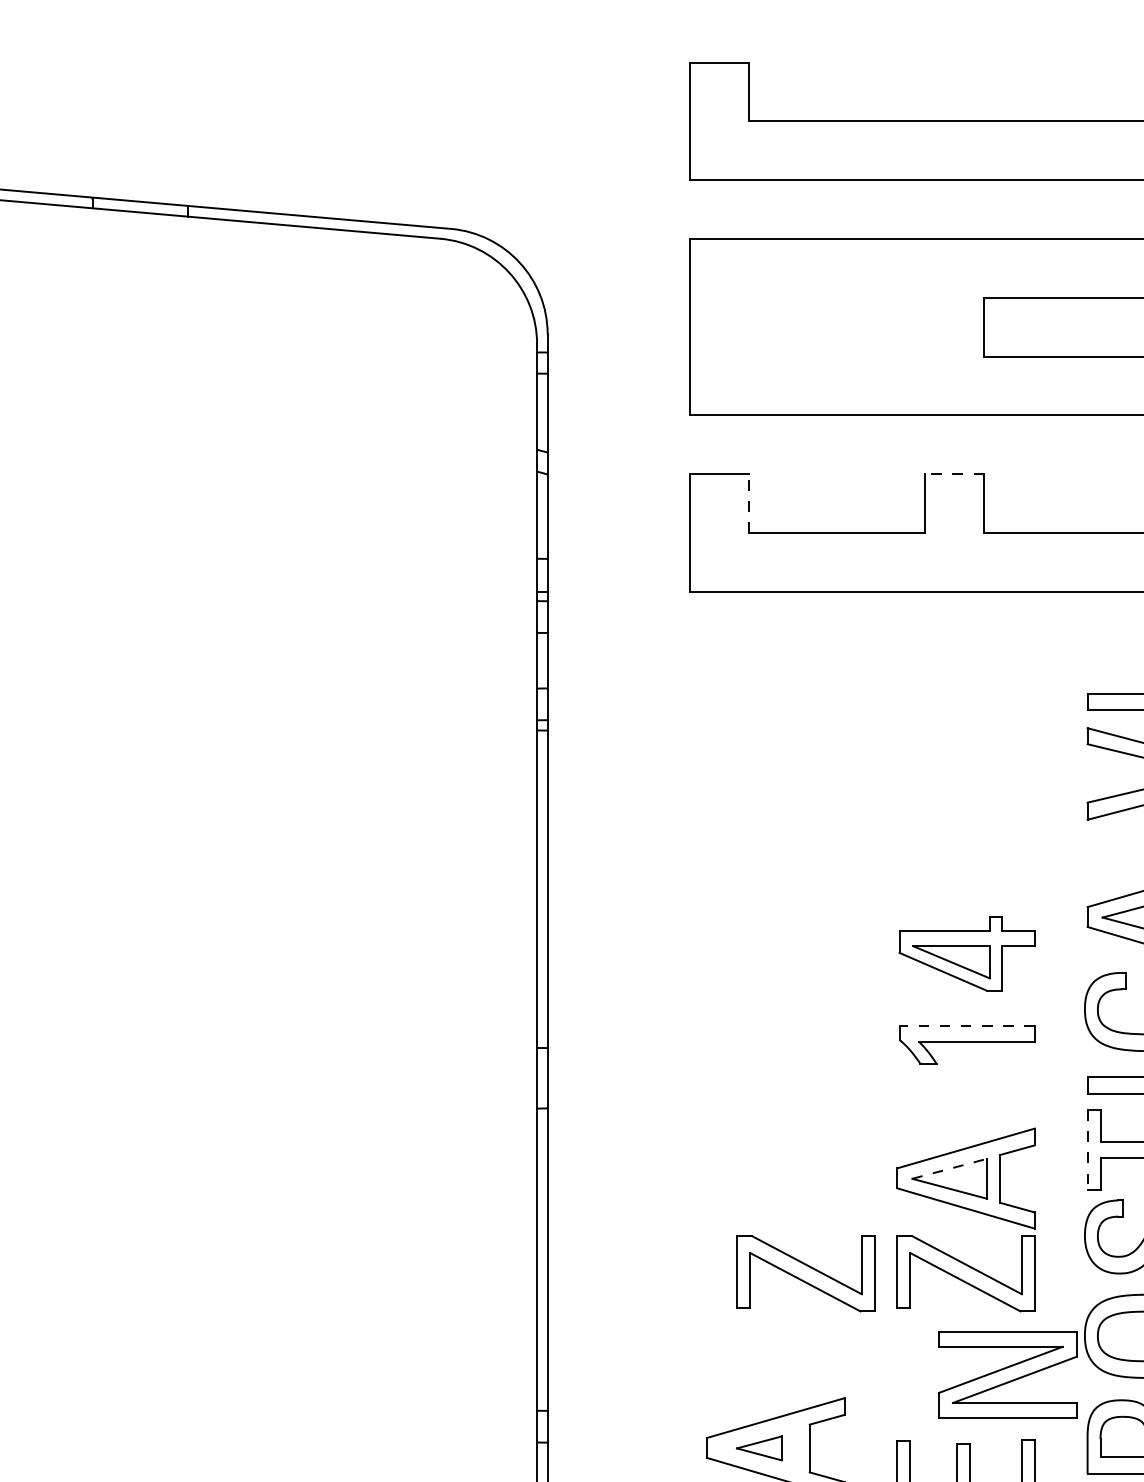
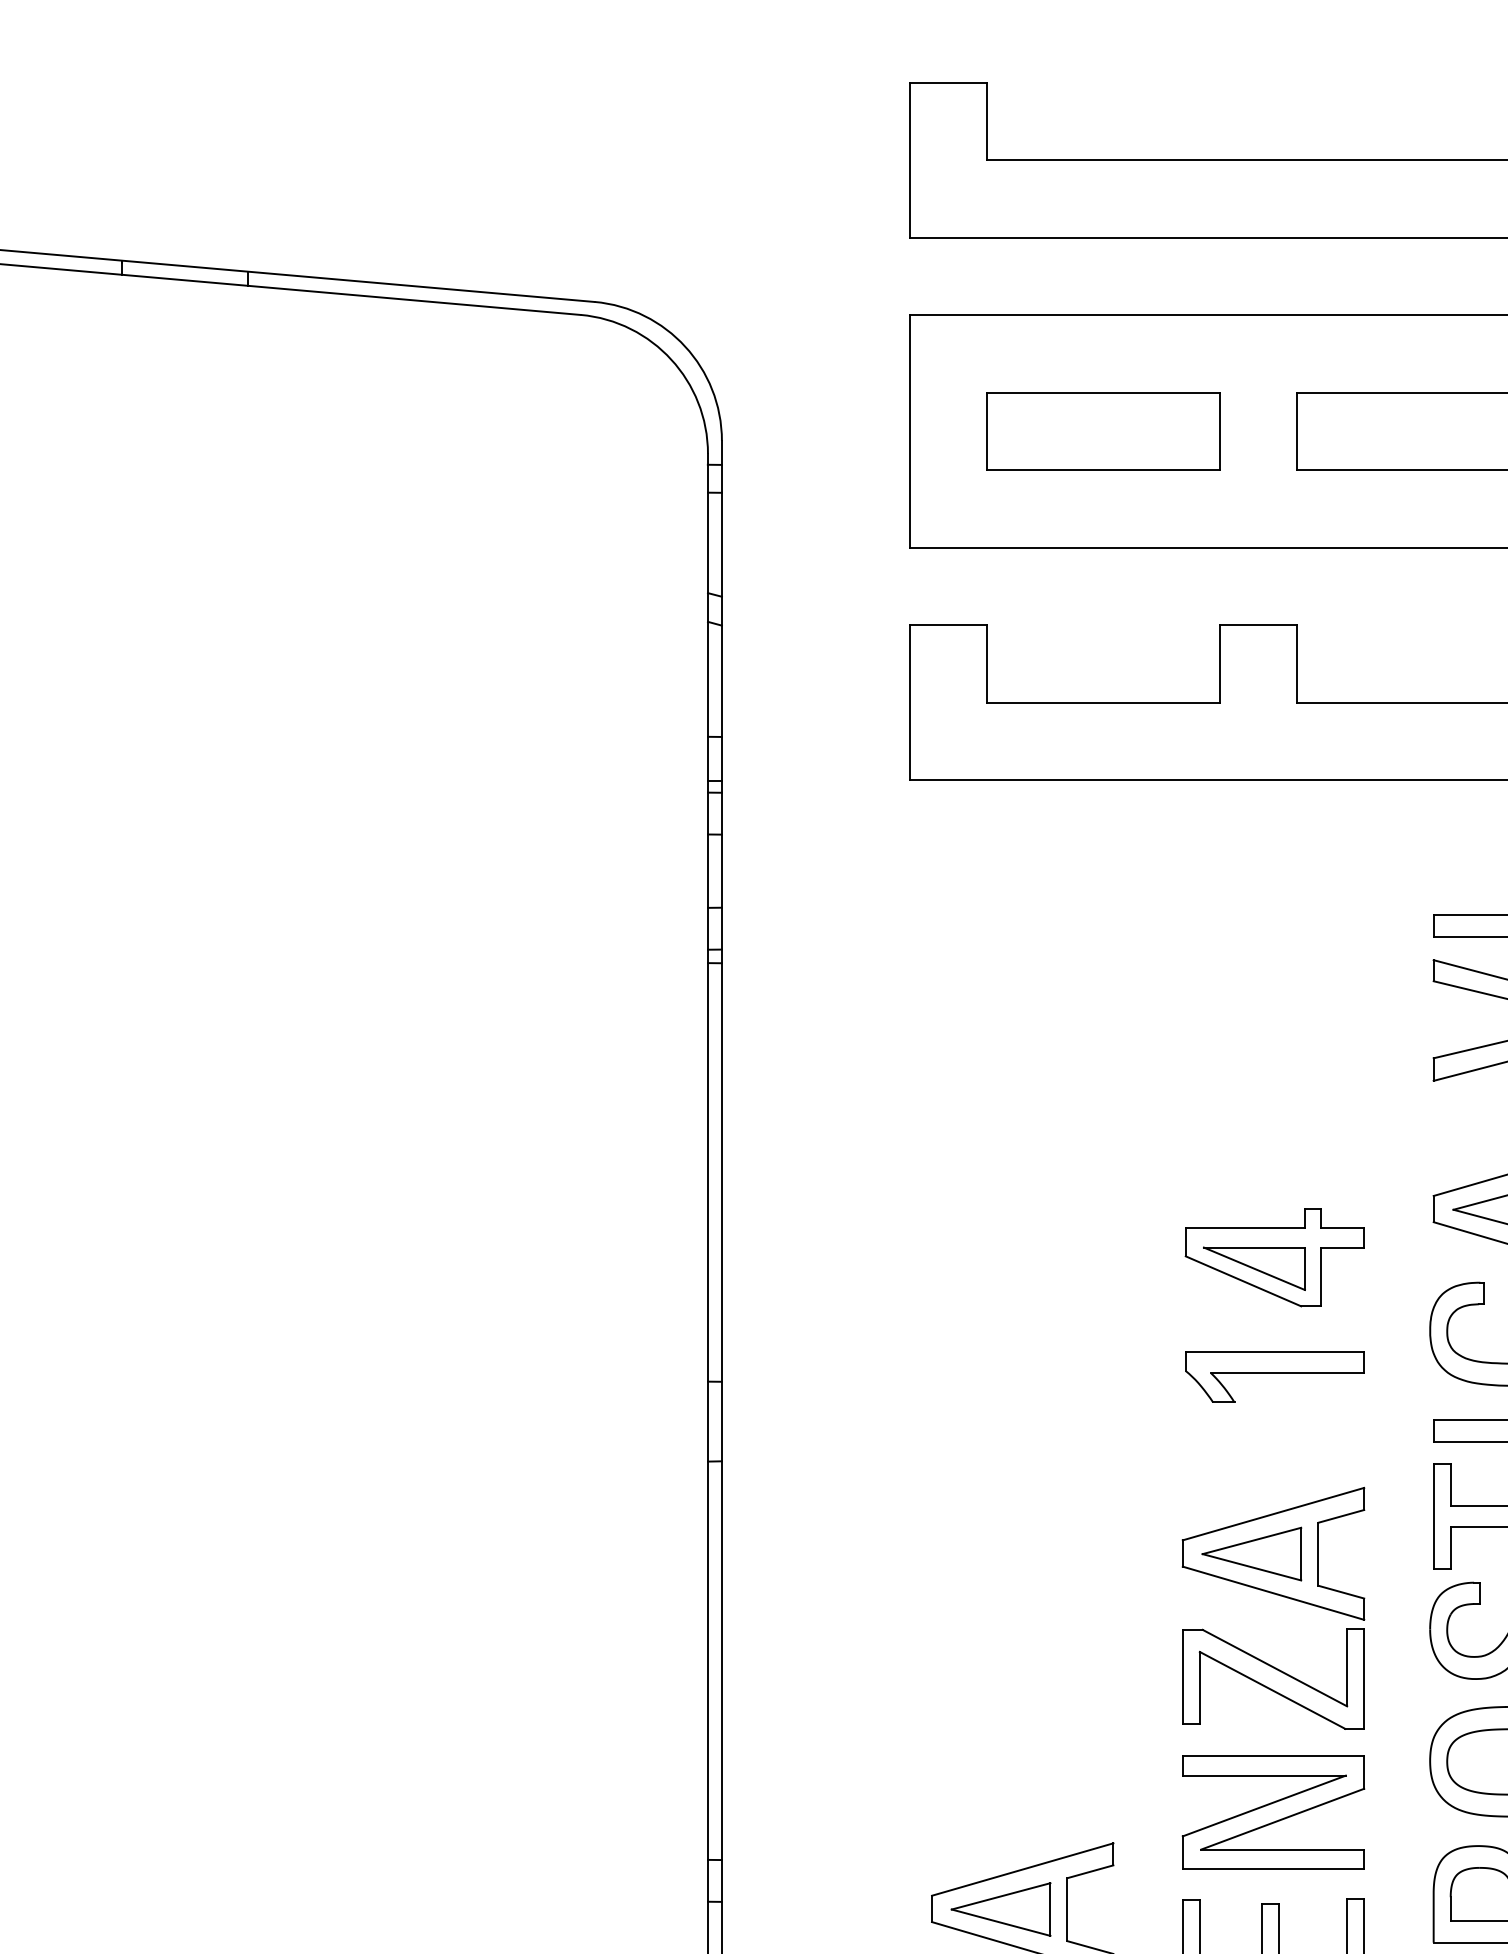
part: (837, 327) -> (1103, 431), added
line: (954, 474) -> (1258, 625), dashed -> solid
line: (749, 503) -> (987, 664), dashed -> solid
line: (966, 1025) -> (1274, 1352), dashed -> solid
line: (1087, 1150) -> (1433, 1516), dashed -> solid
line: (950, 1168) -> (1252, 1540), dashed -> solid
part: (806, 1273) -> (1062, 1678), removed
part: (1007, 1374) -> (1273, 1812), moved
part: (758, 1448) -> (1000, 1909), size x1.67

